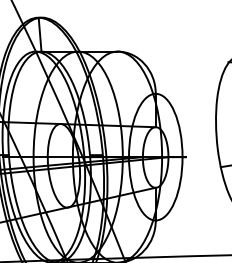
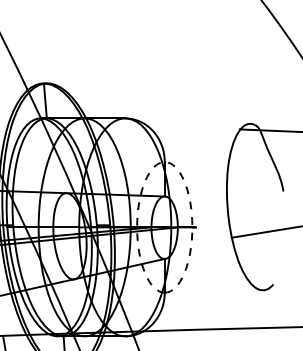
circle: (155, 157) -> (164, 227), solid -> dashed

